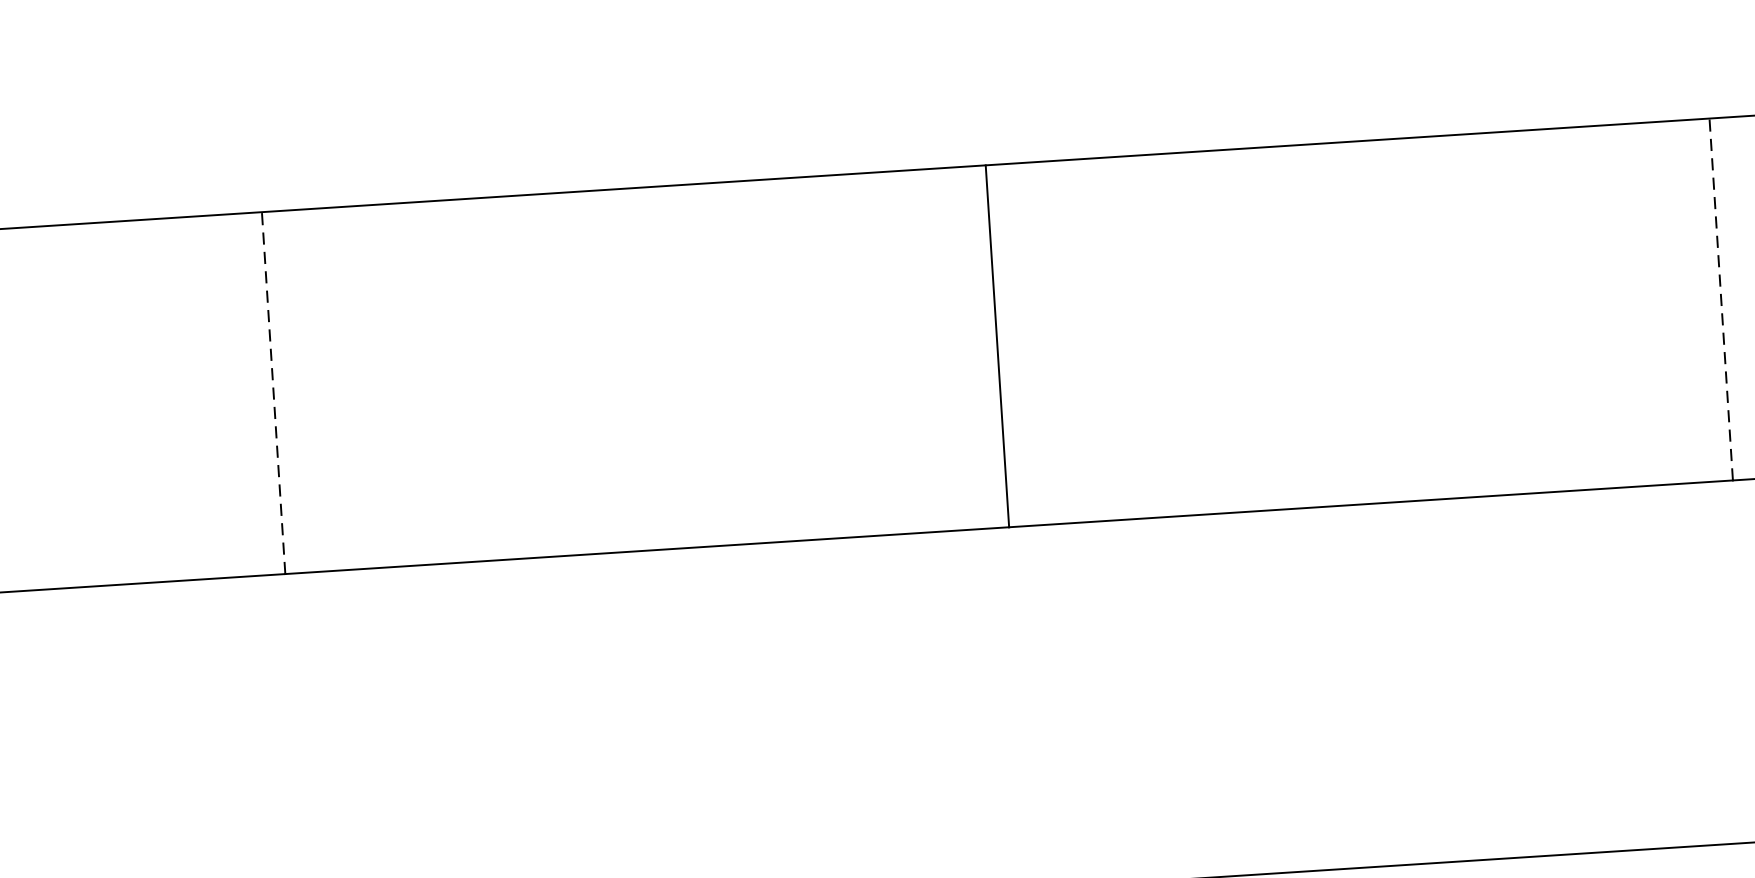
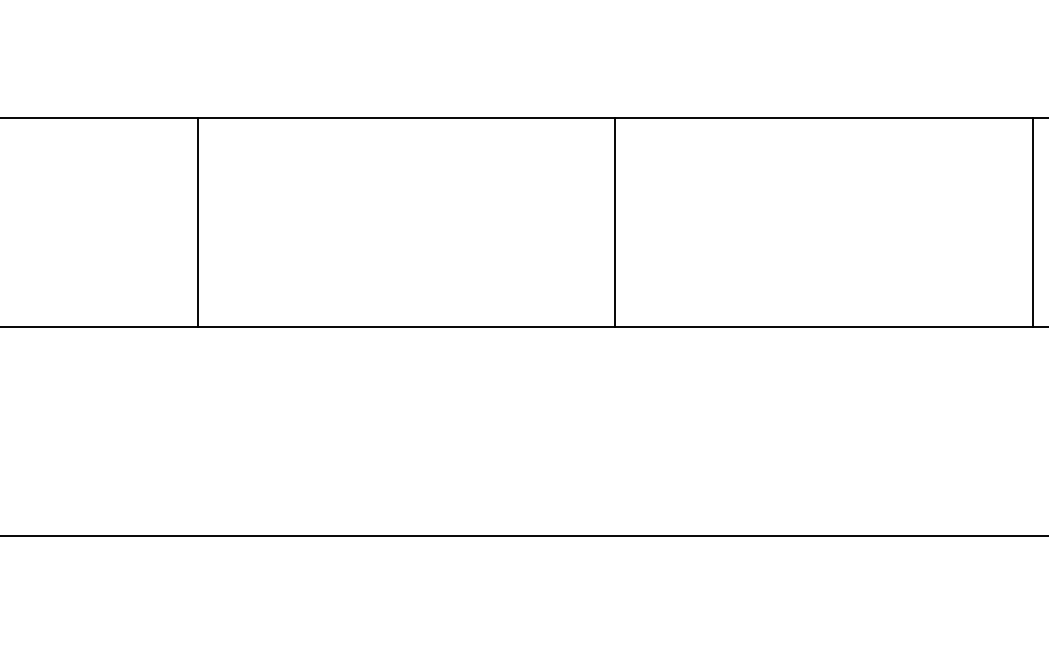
line: (1721, 299) -> (1032, 222), dashed -> solid
line: (272, 392) -> (197, 222), dashed -> solid

